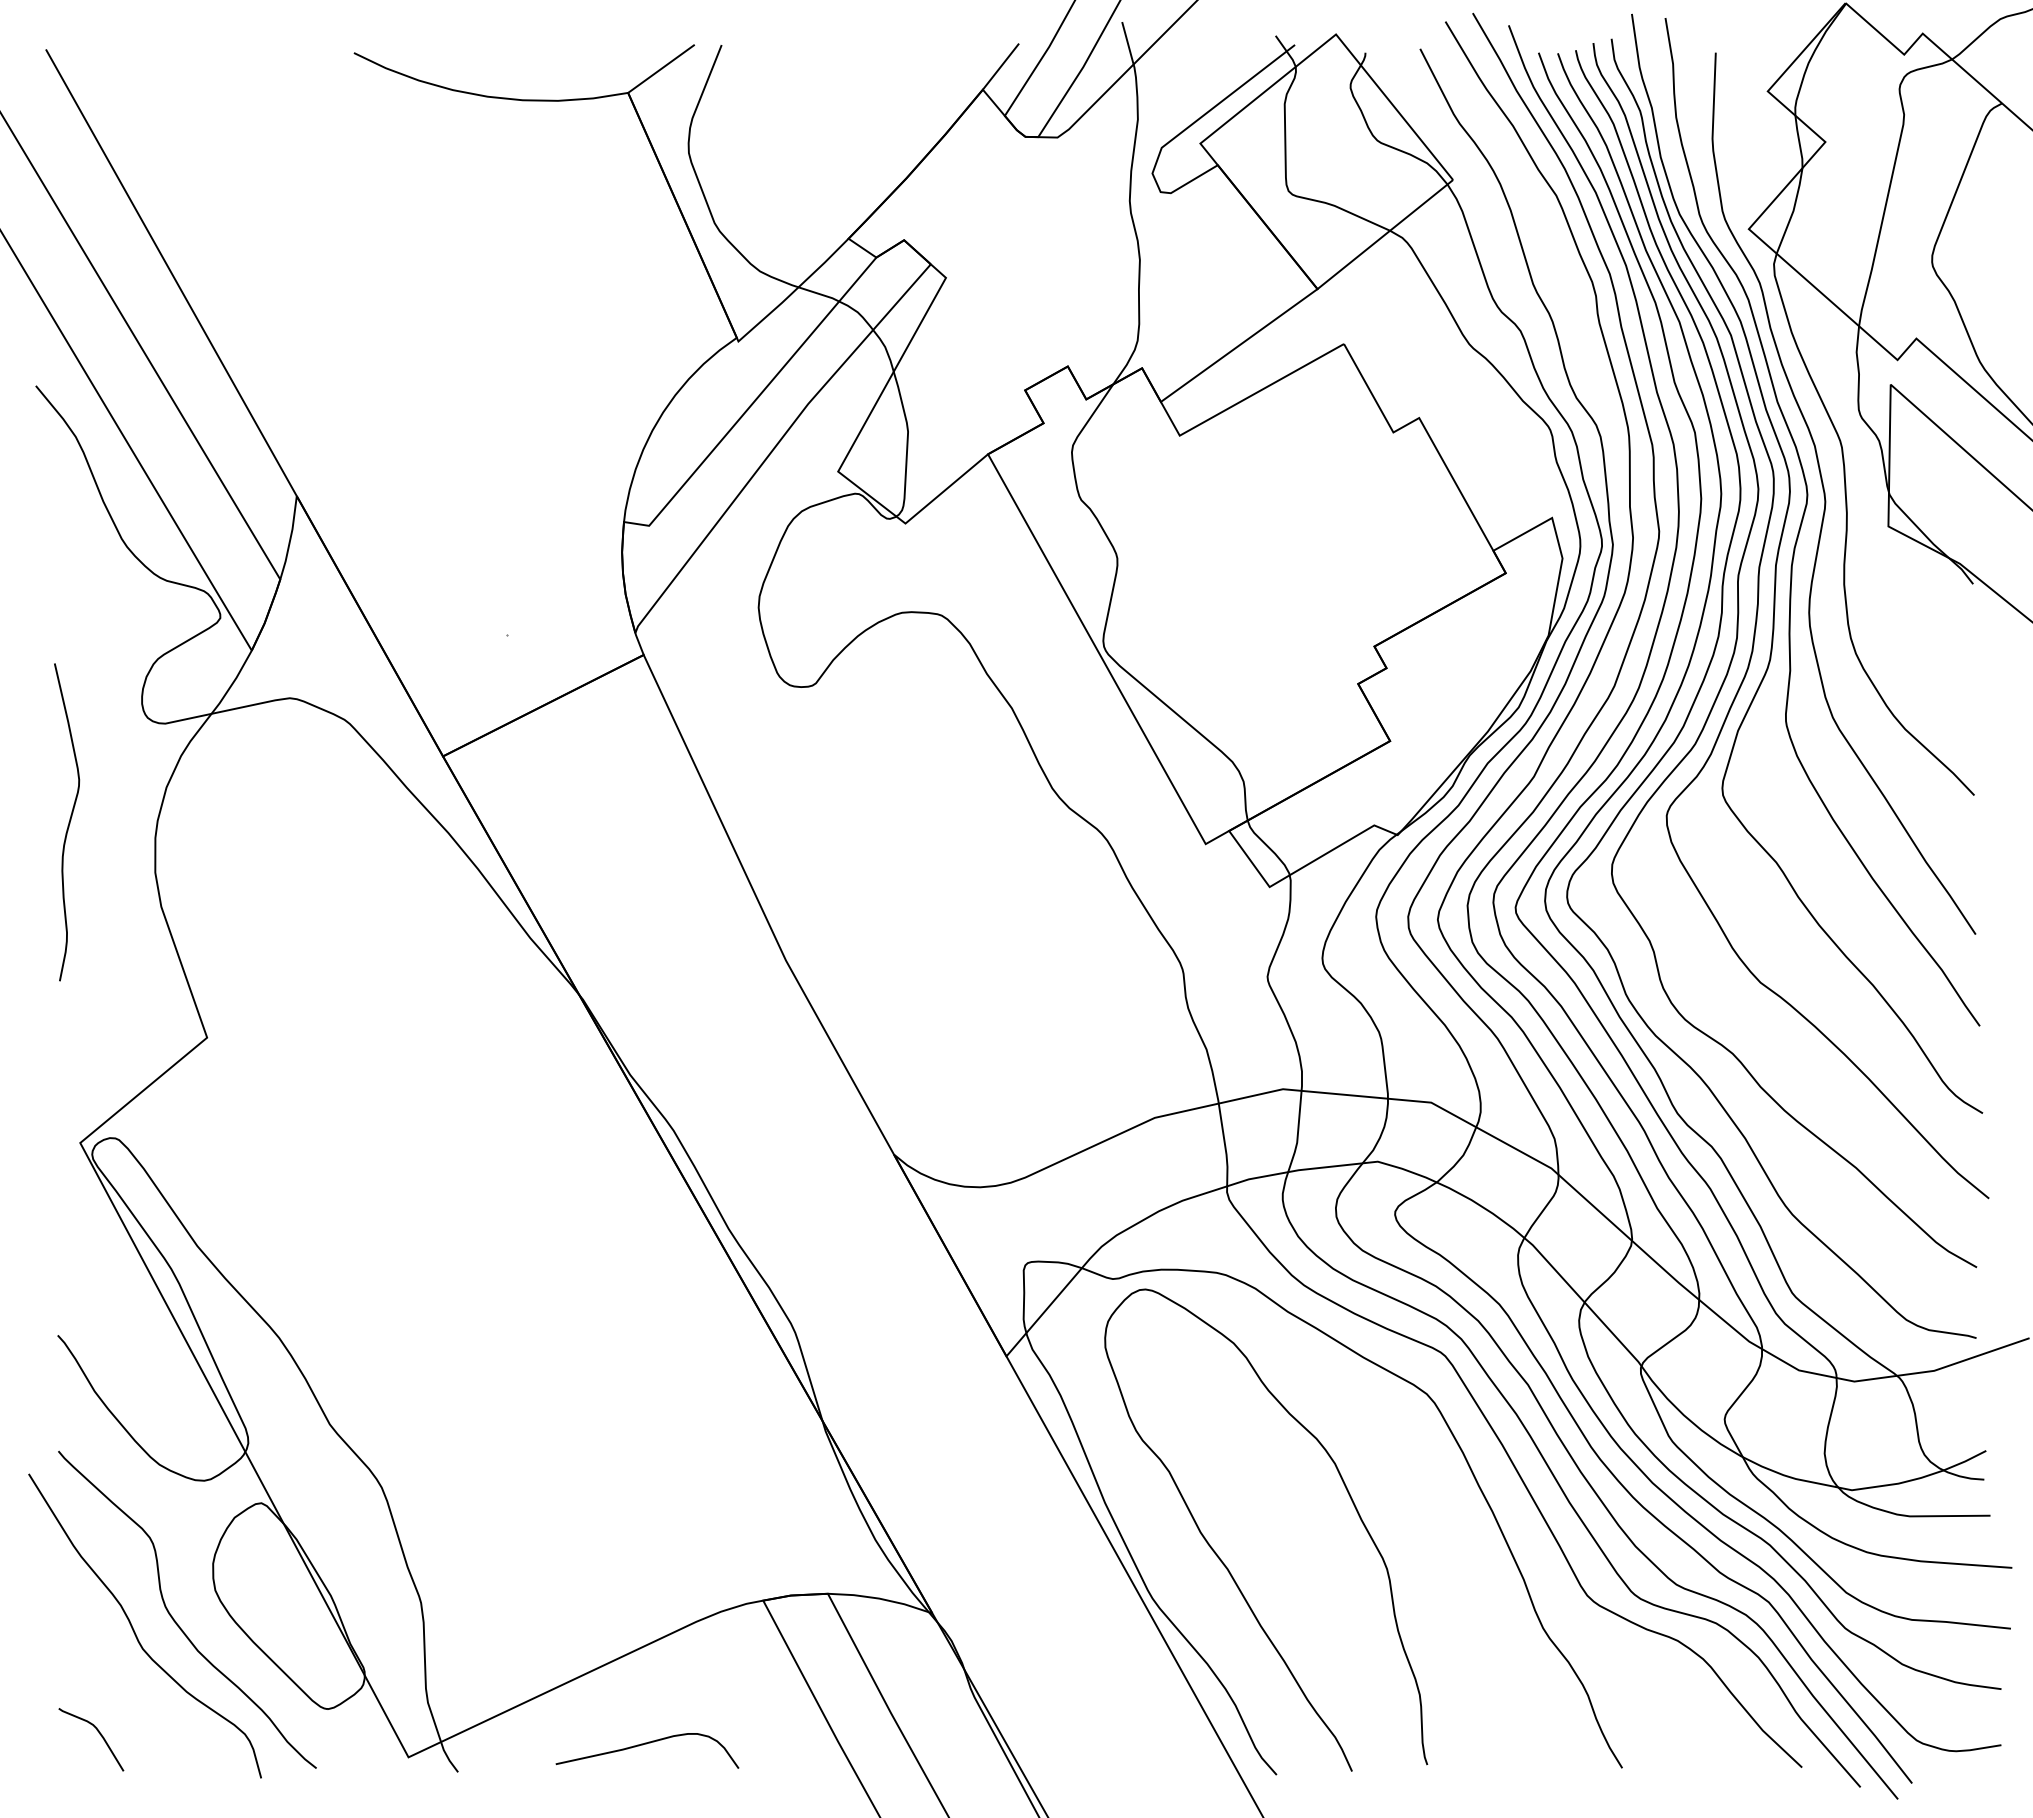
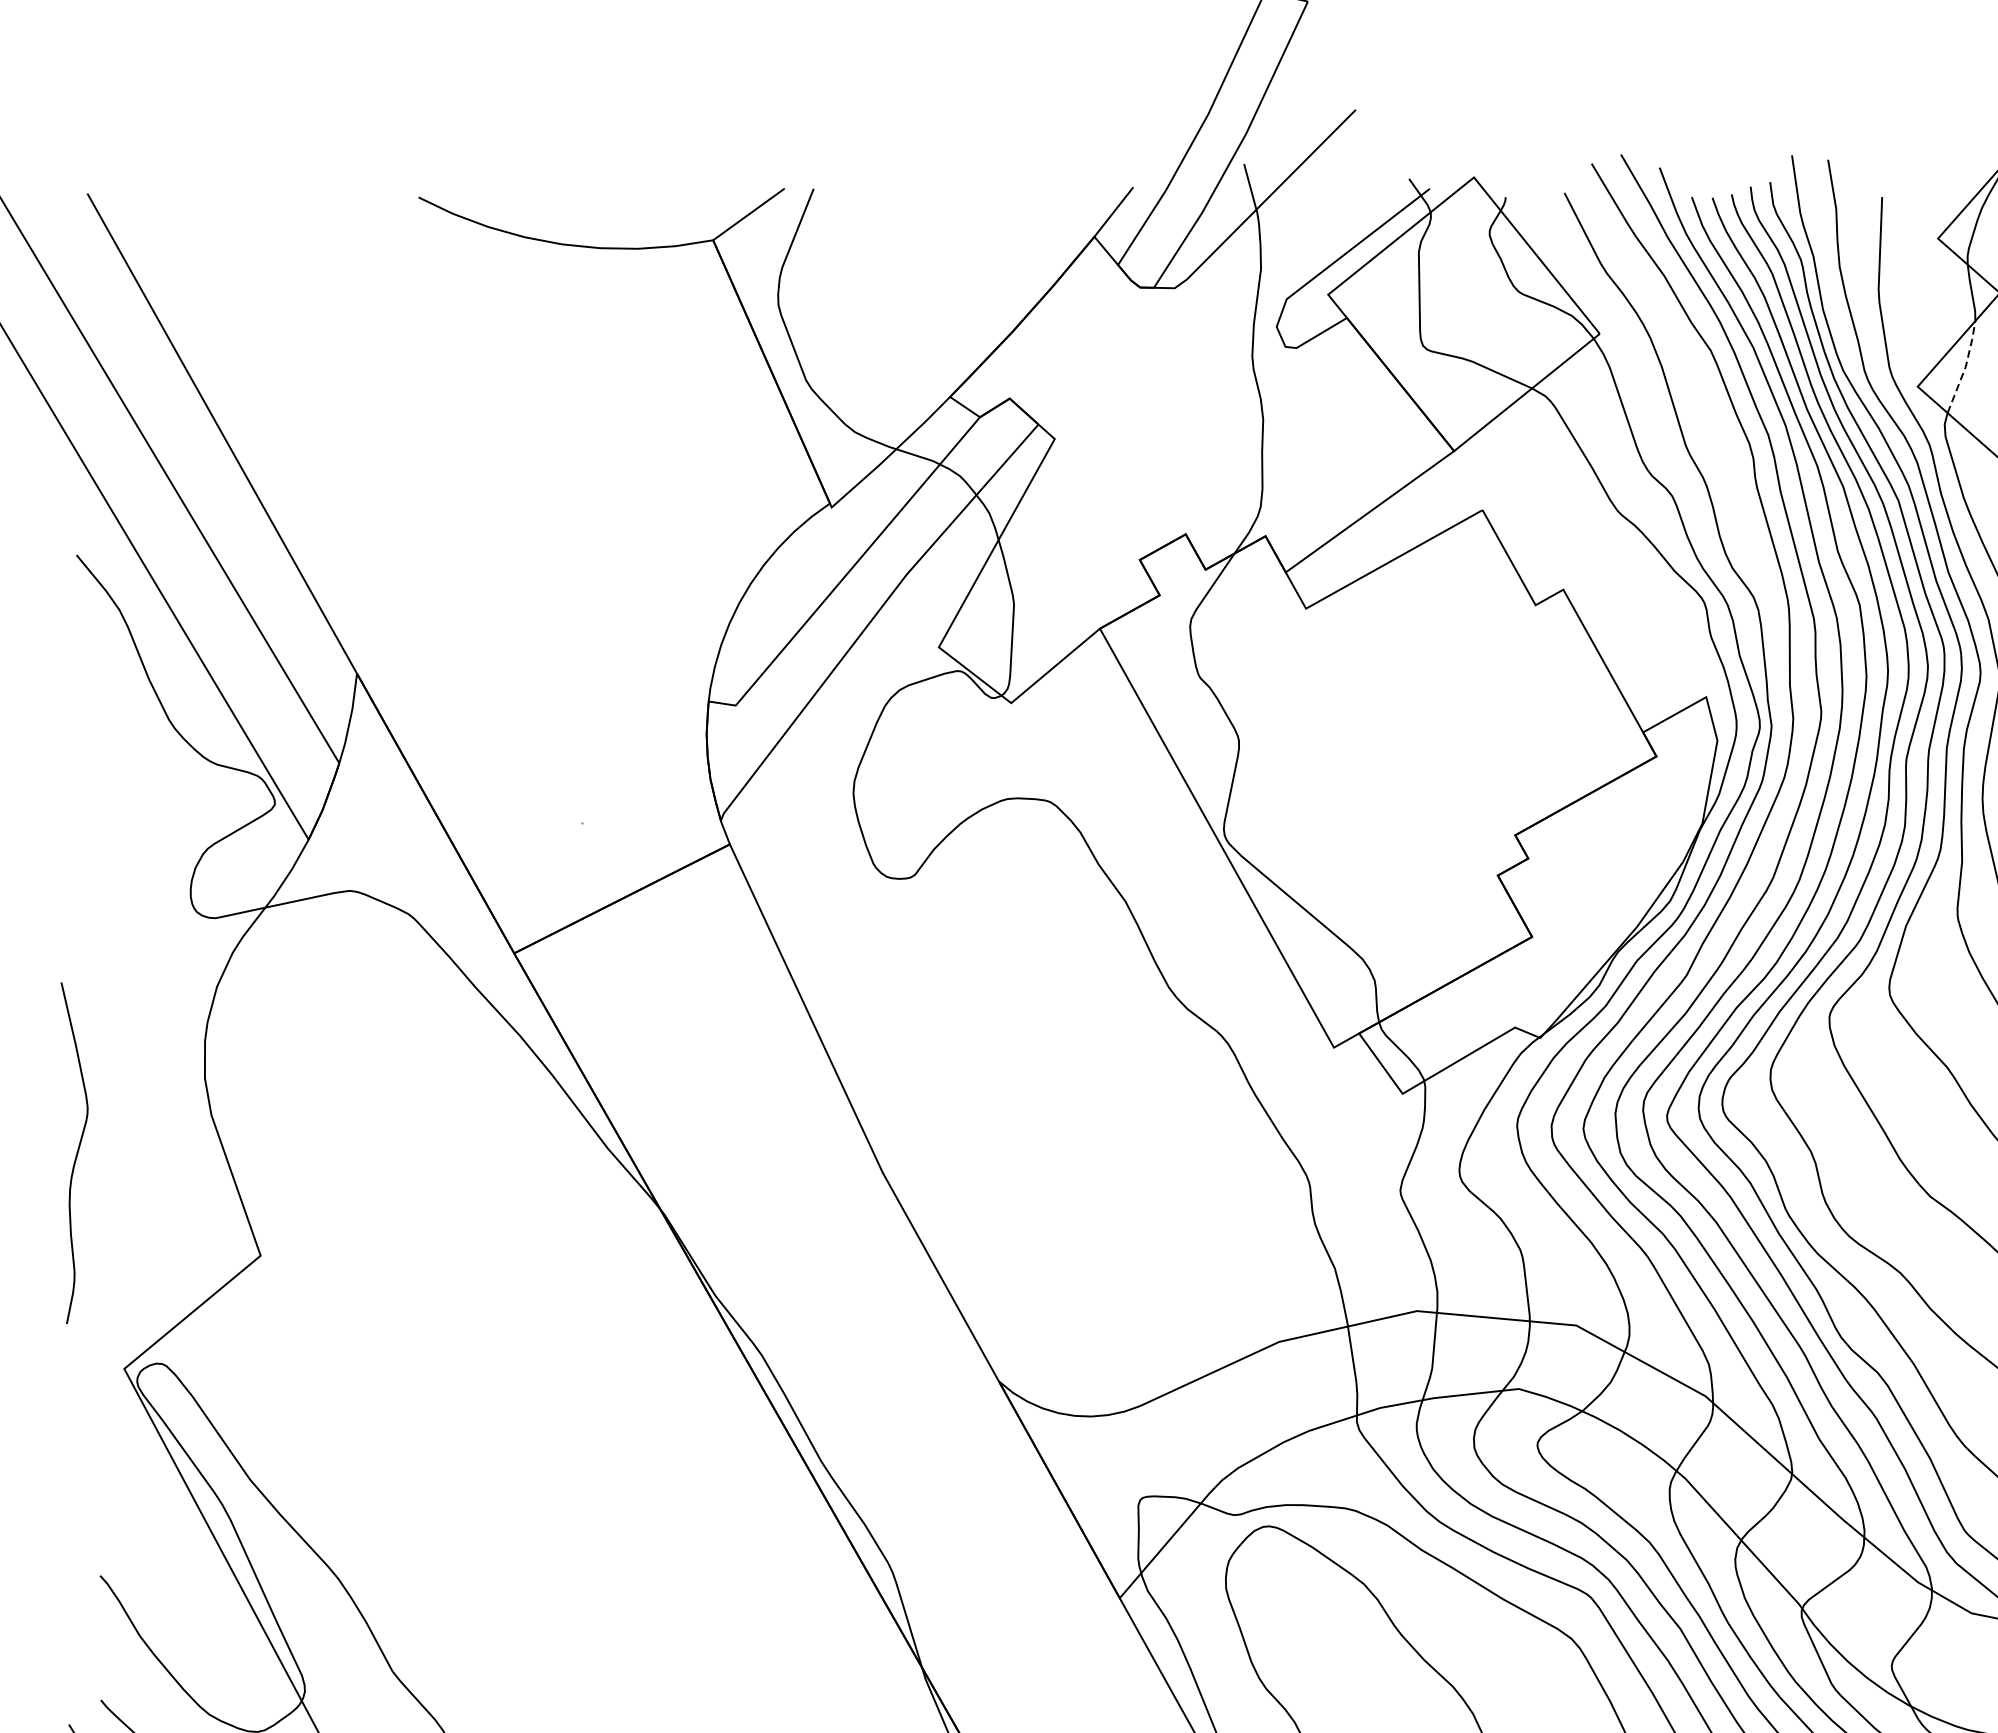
line: (1793, 210) -> (1965, 366), solid -> dashed
curve: (68, 822) -> (76, 1153), moved

